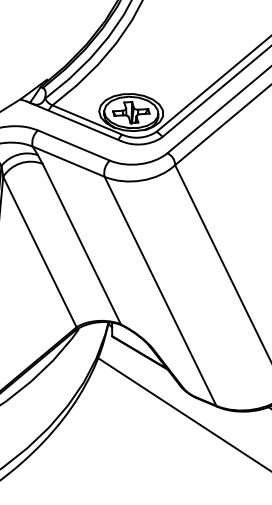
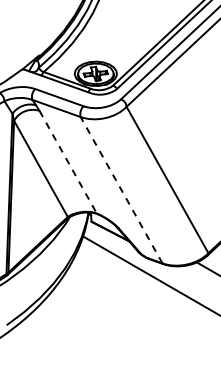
line: (82, 244) -> (68, 162), solid -> dashed
line: (160, 291) -> (121, 190), solid -> dashed

